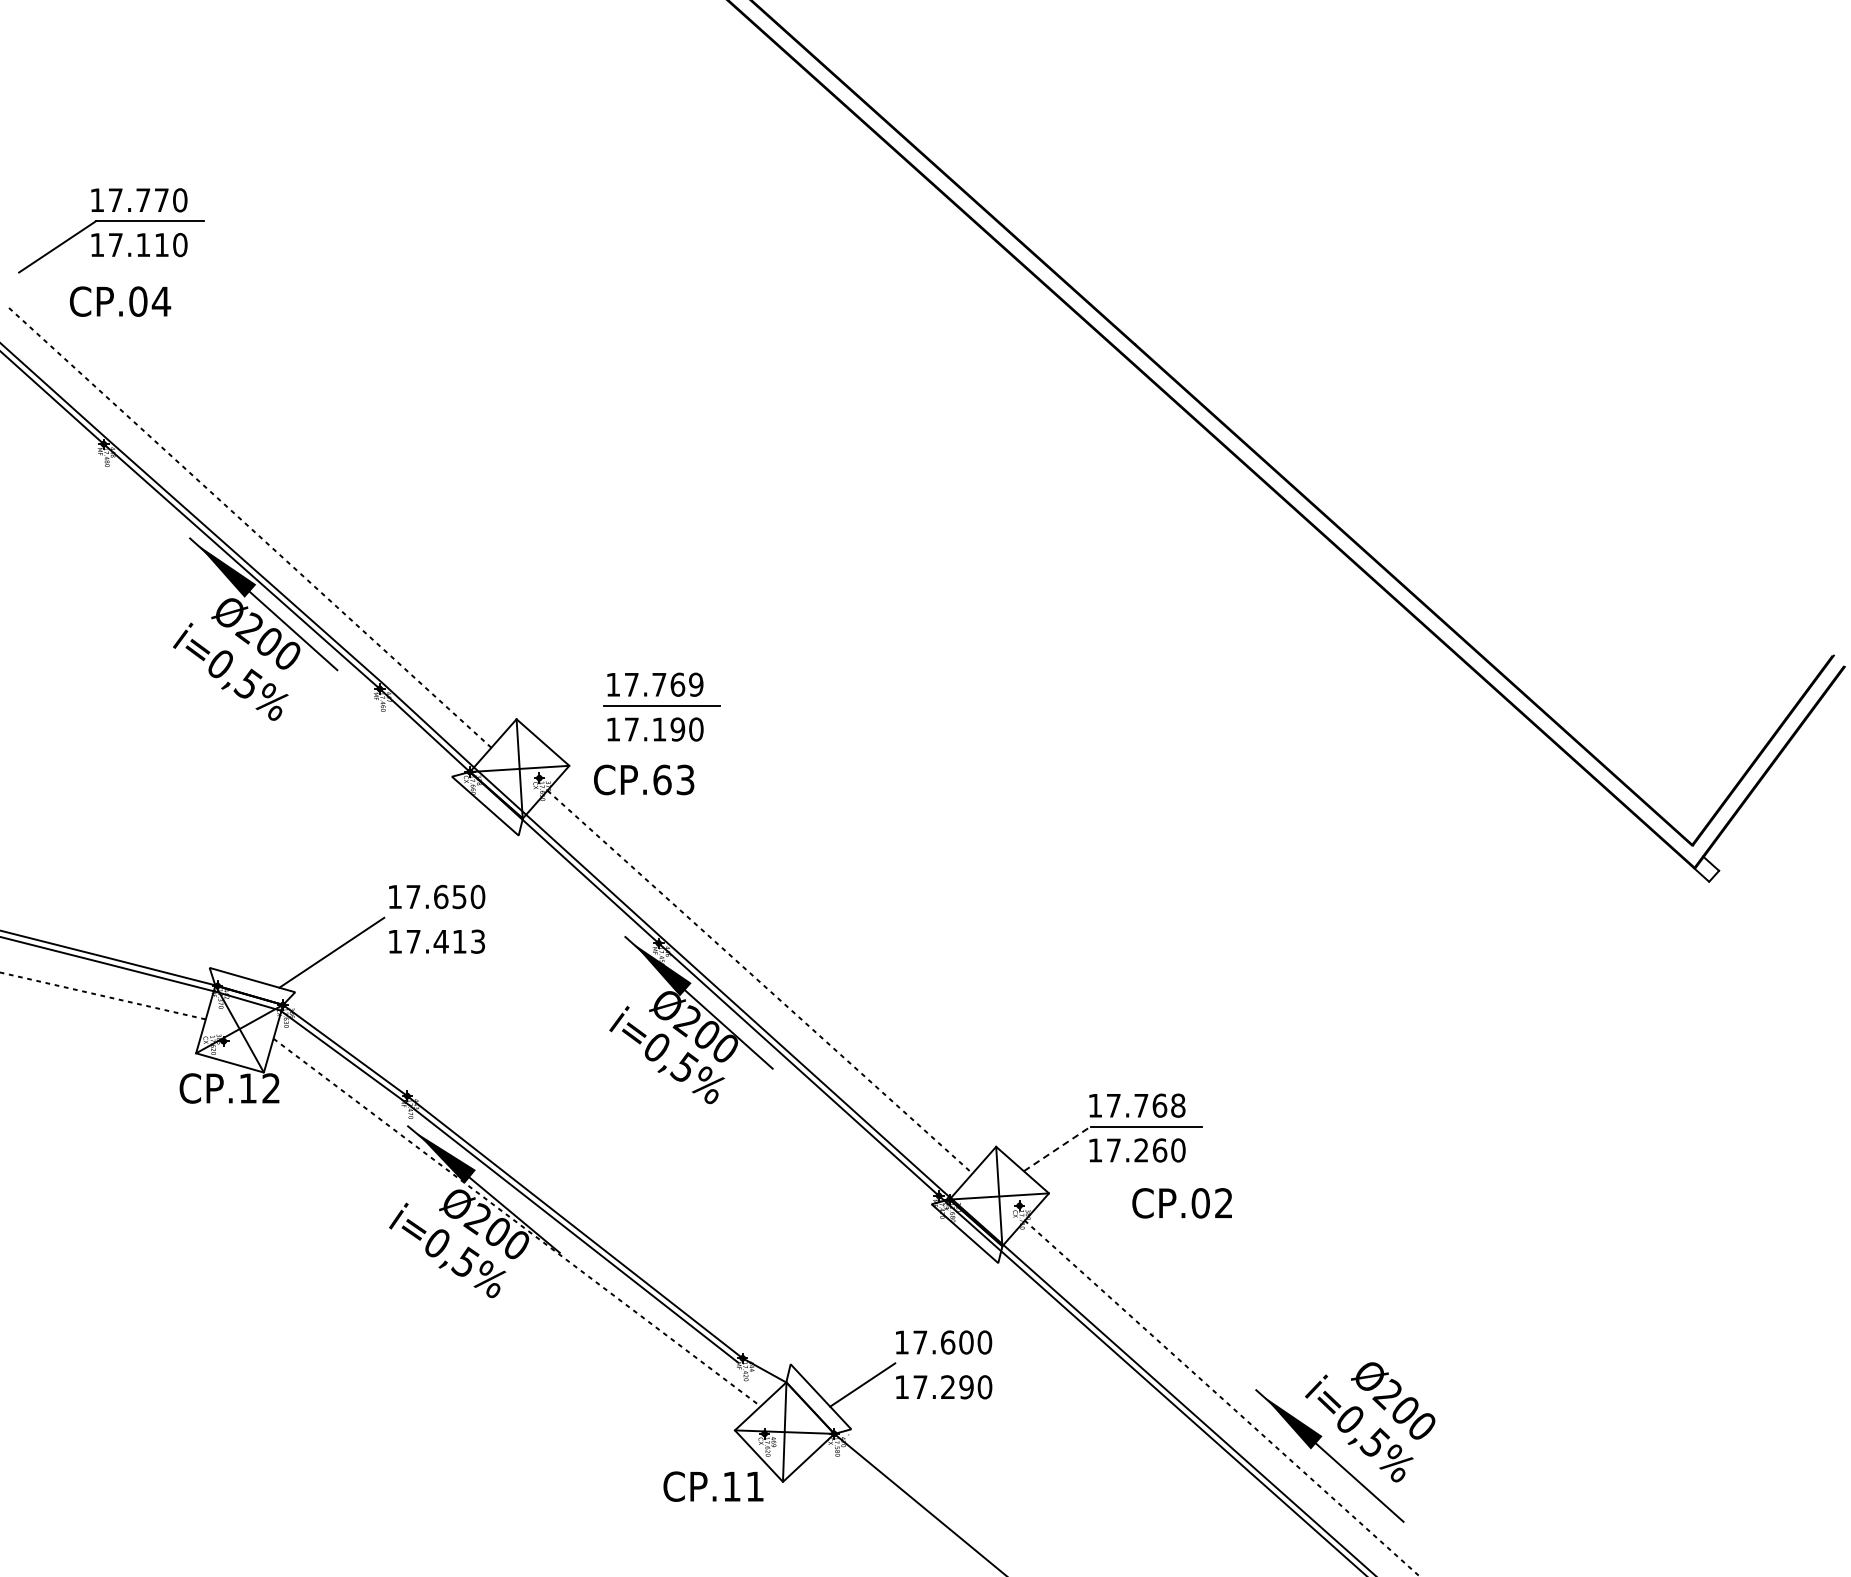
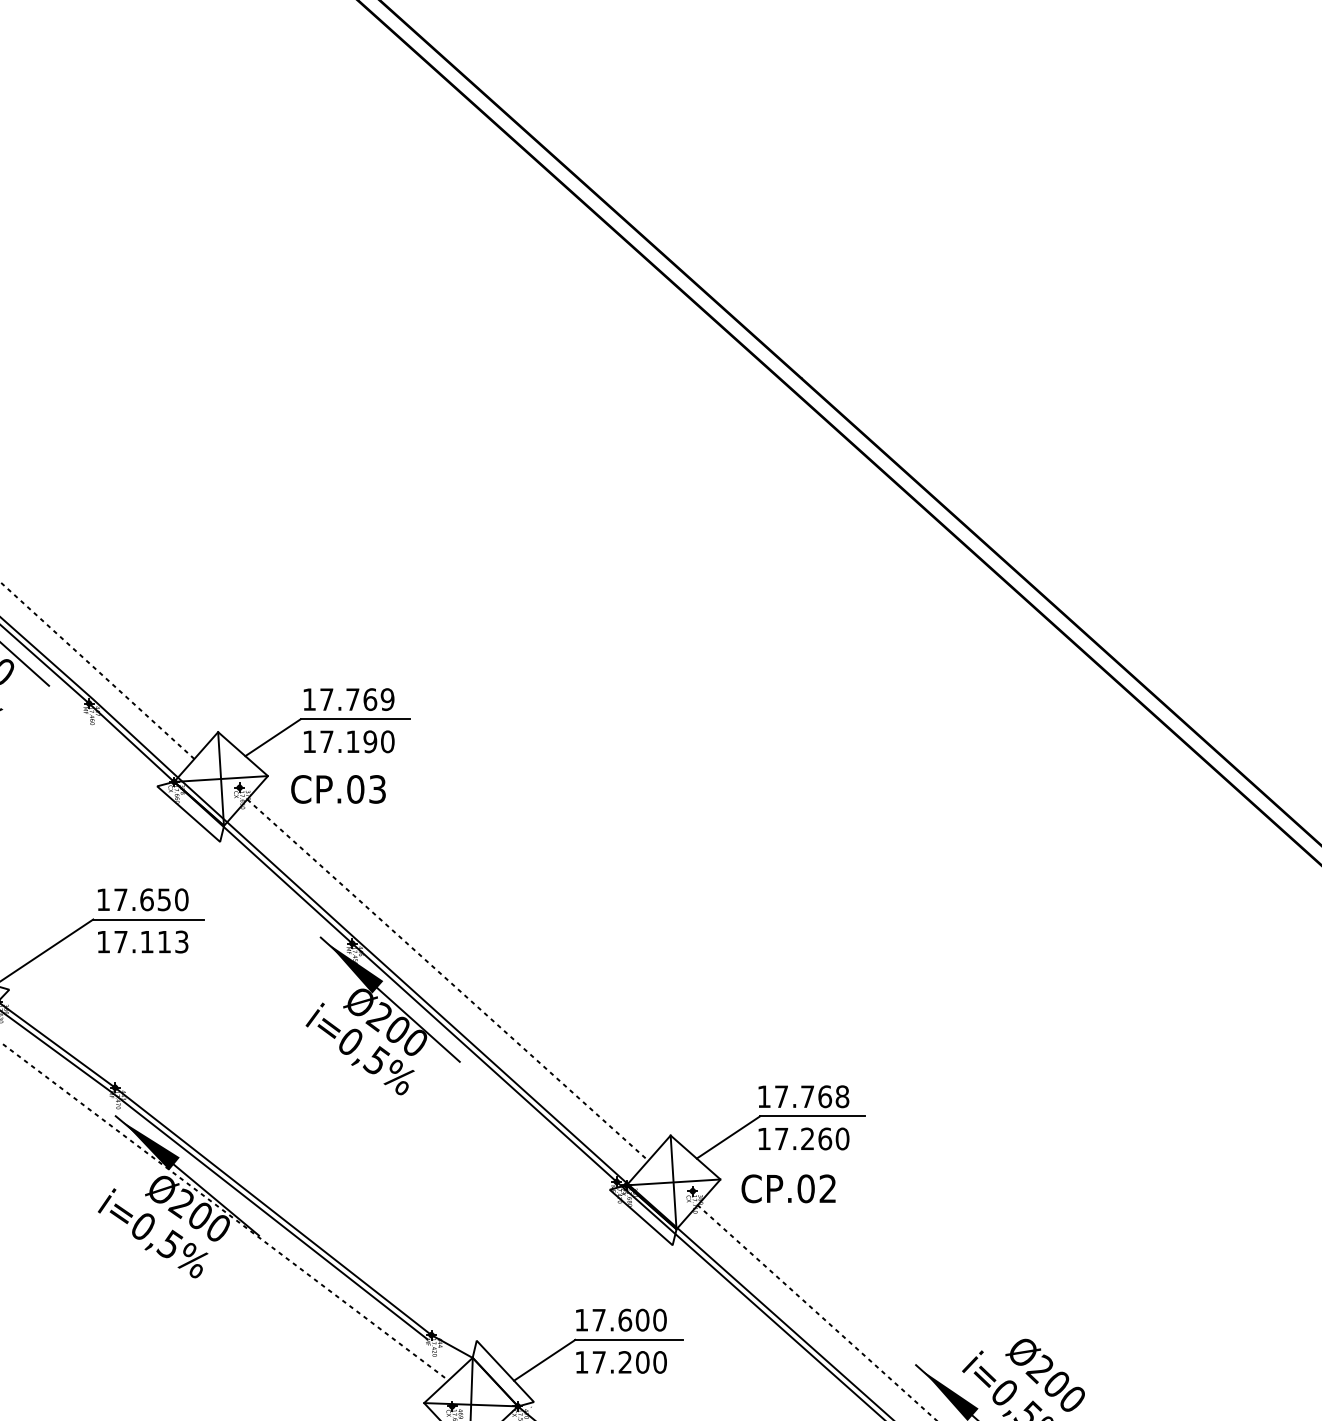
line: (574, 724) -> (272, 737), added
text: (662, 779) -> (355, 788), CP.63 -> CP.03
line: (442, 917) -> (148, 919), added
text: (440, 941) -> (146, 941), 17.413 -> 17.113
line: (1057, 1148) -> (728, 1137), dashed -> solid
text: (1181, 1203) -> (787, 1189), moved
line: (951, 1363) -> (628, 1339), added
text: (966, 1387) -> (642, 1362), 17.290 -> 17.200

